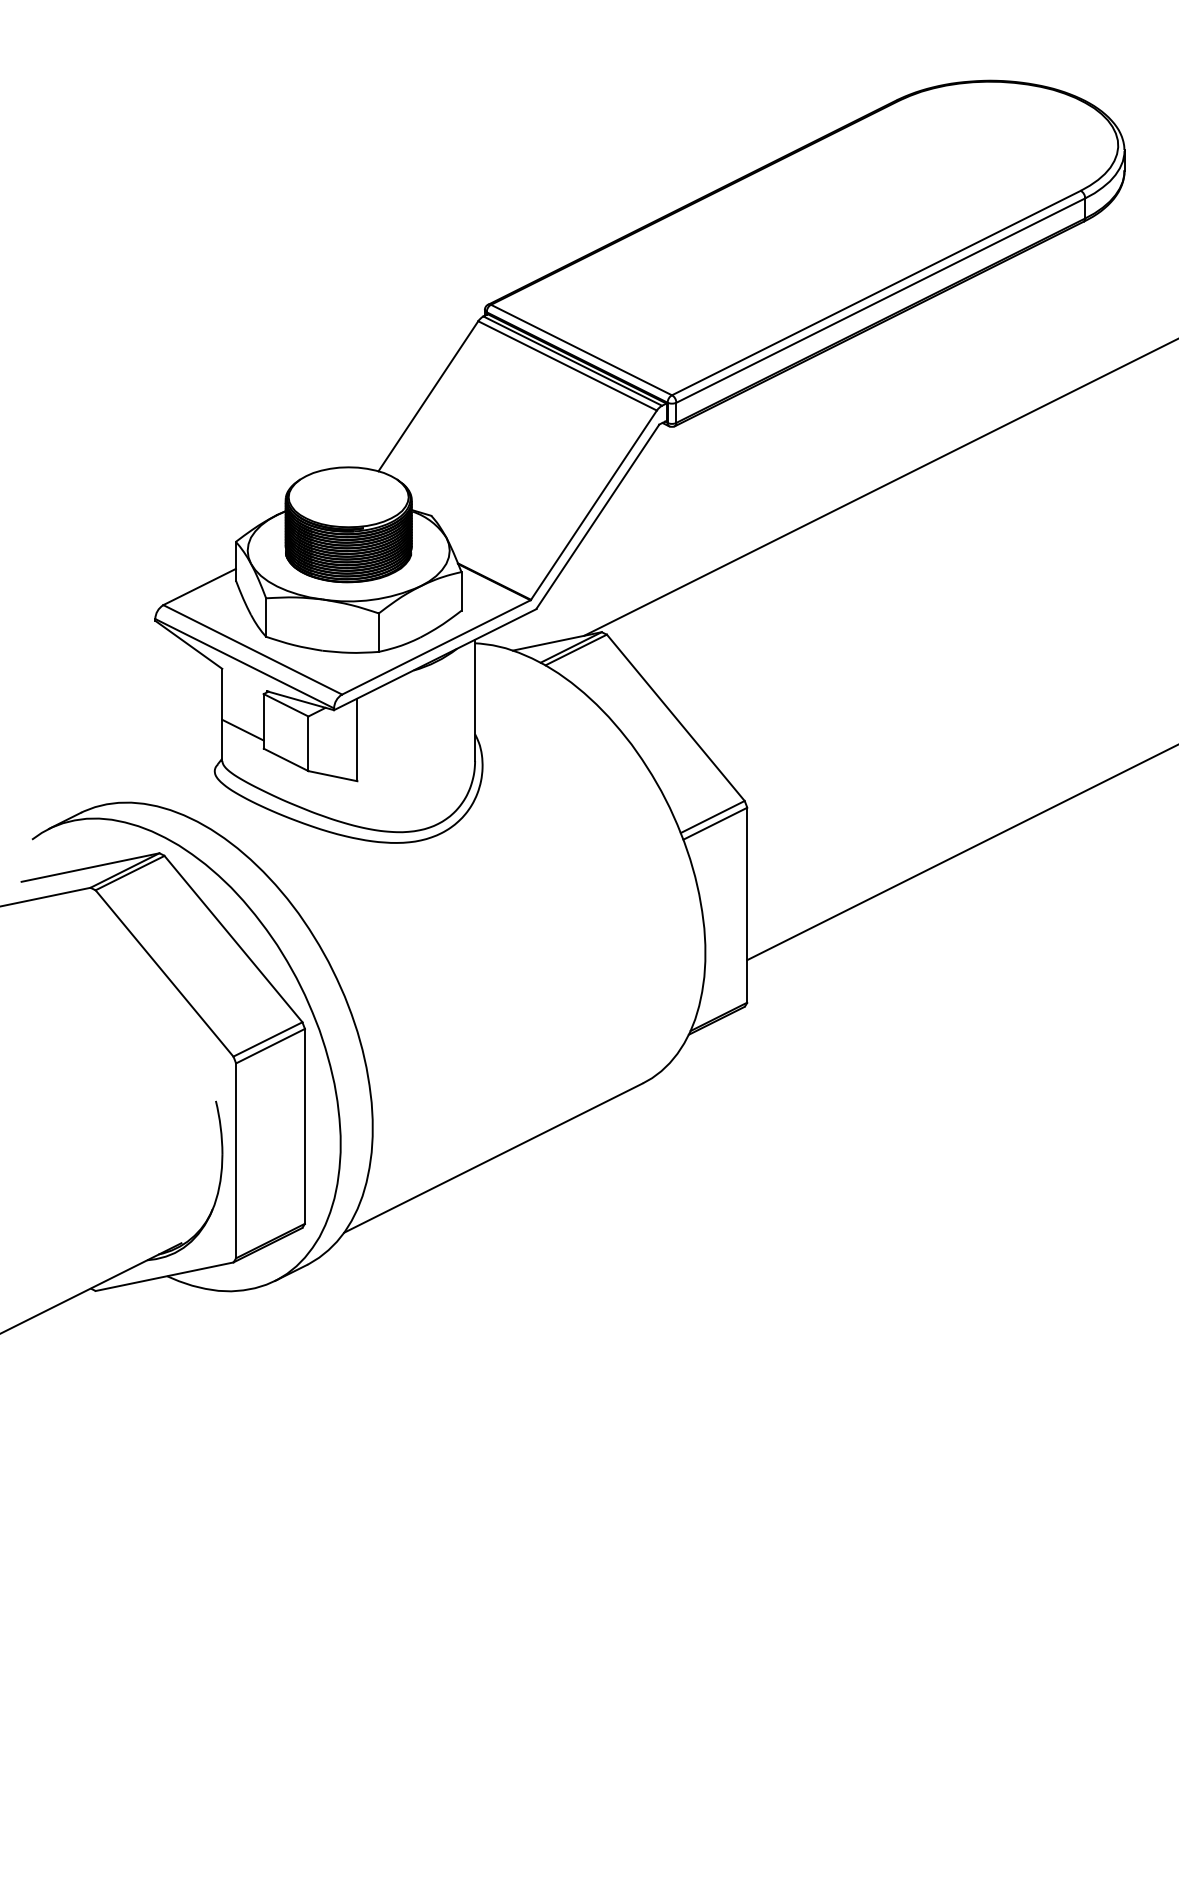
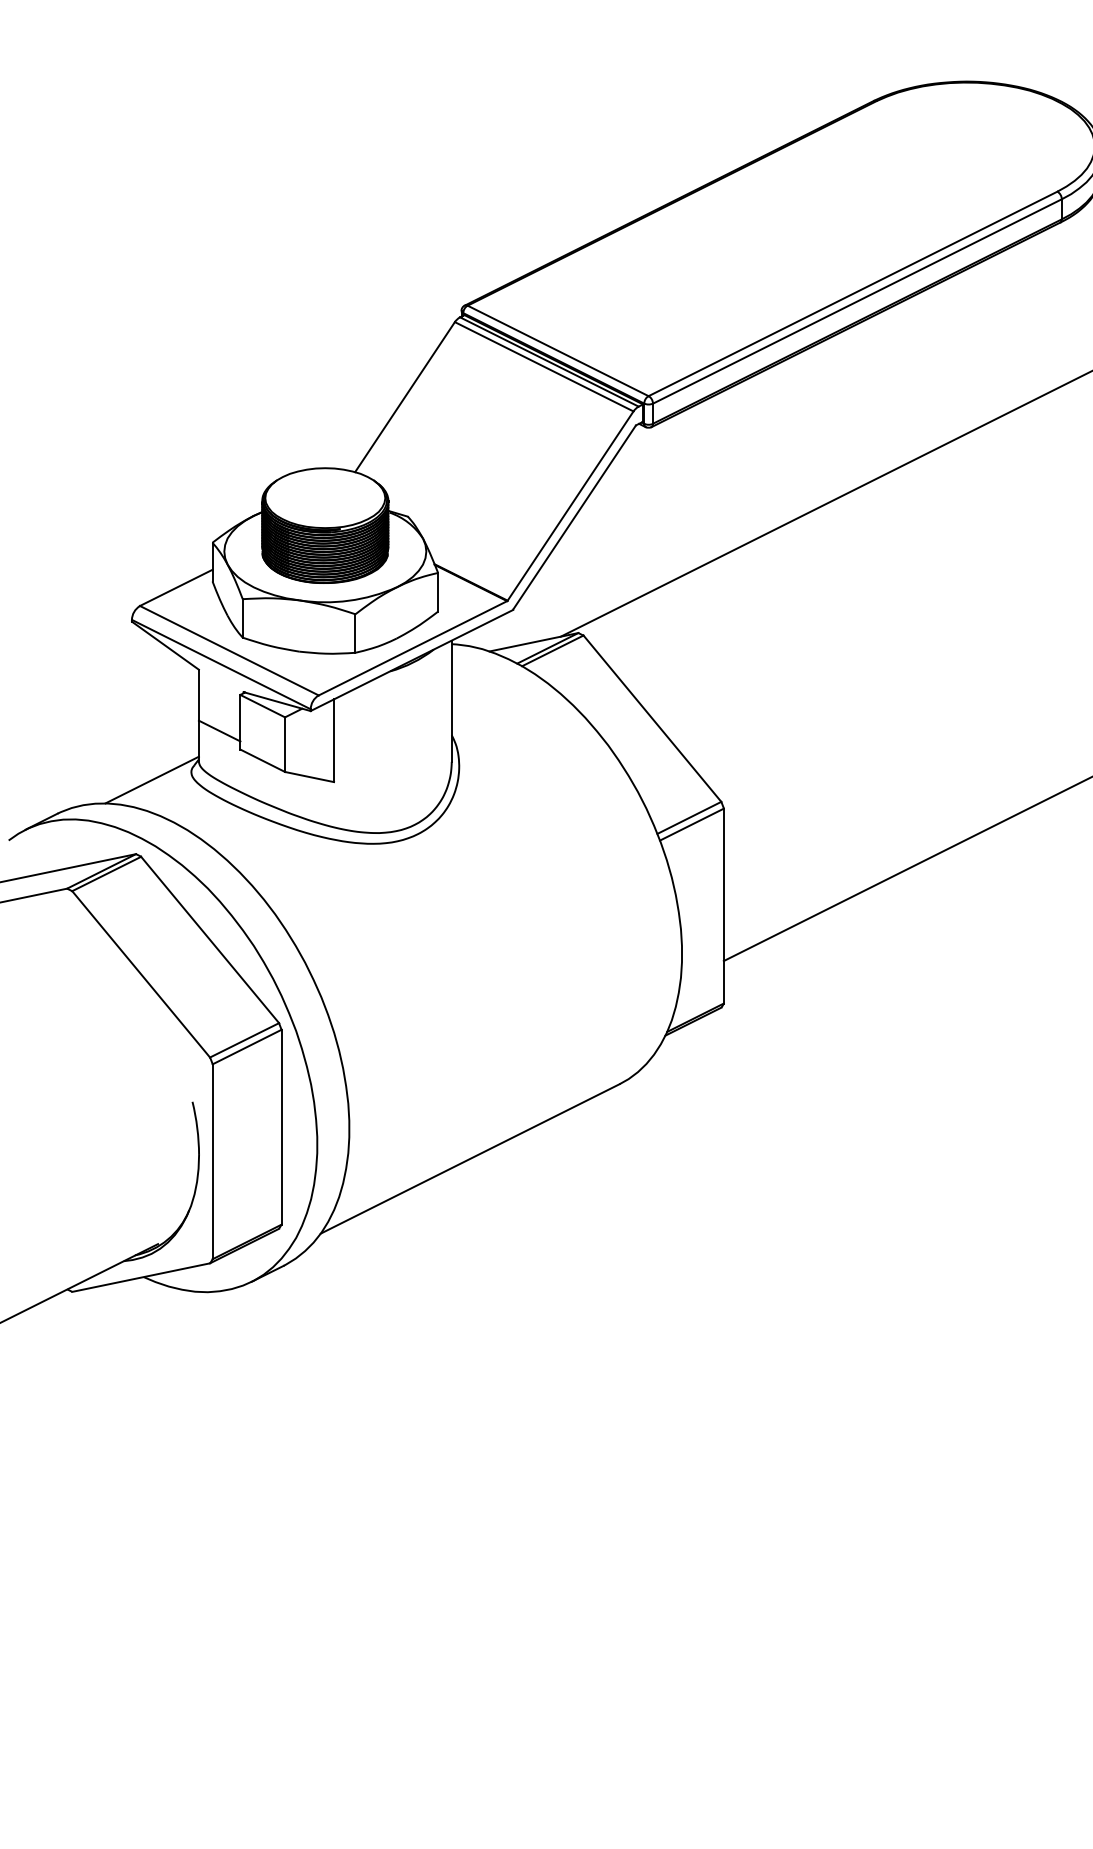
line: (175, 778) -> (152, 779), added

